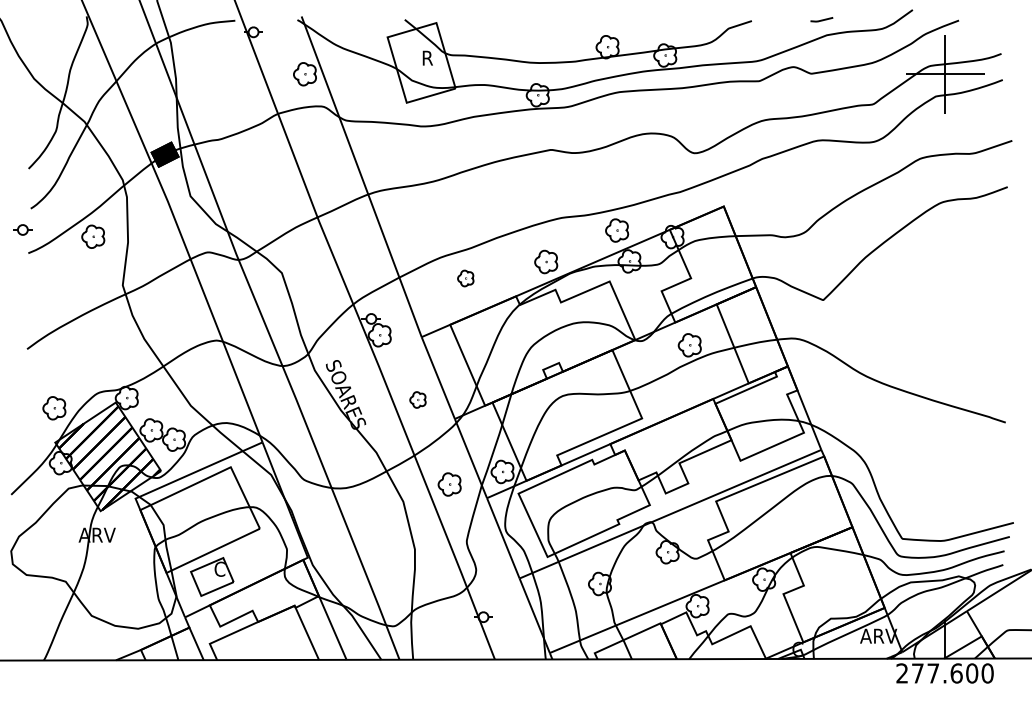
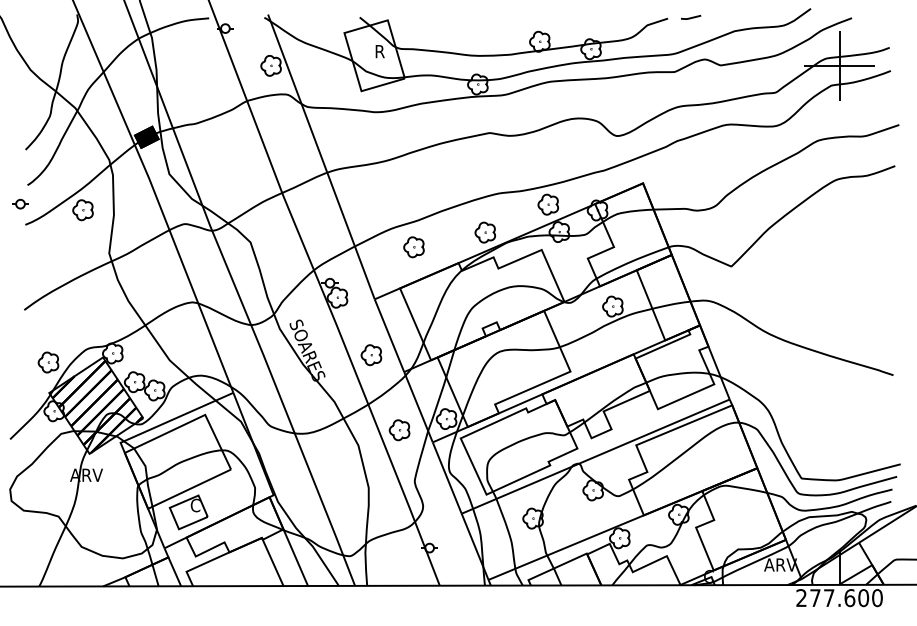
line: (821, 19) -> (690, 17), moved
part: (465, 278) -> (413, 247), size x1.43
part: (417, 399) -> (371, 354), size x1.43

